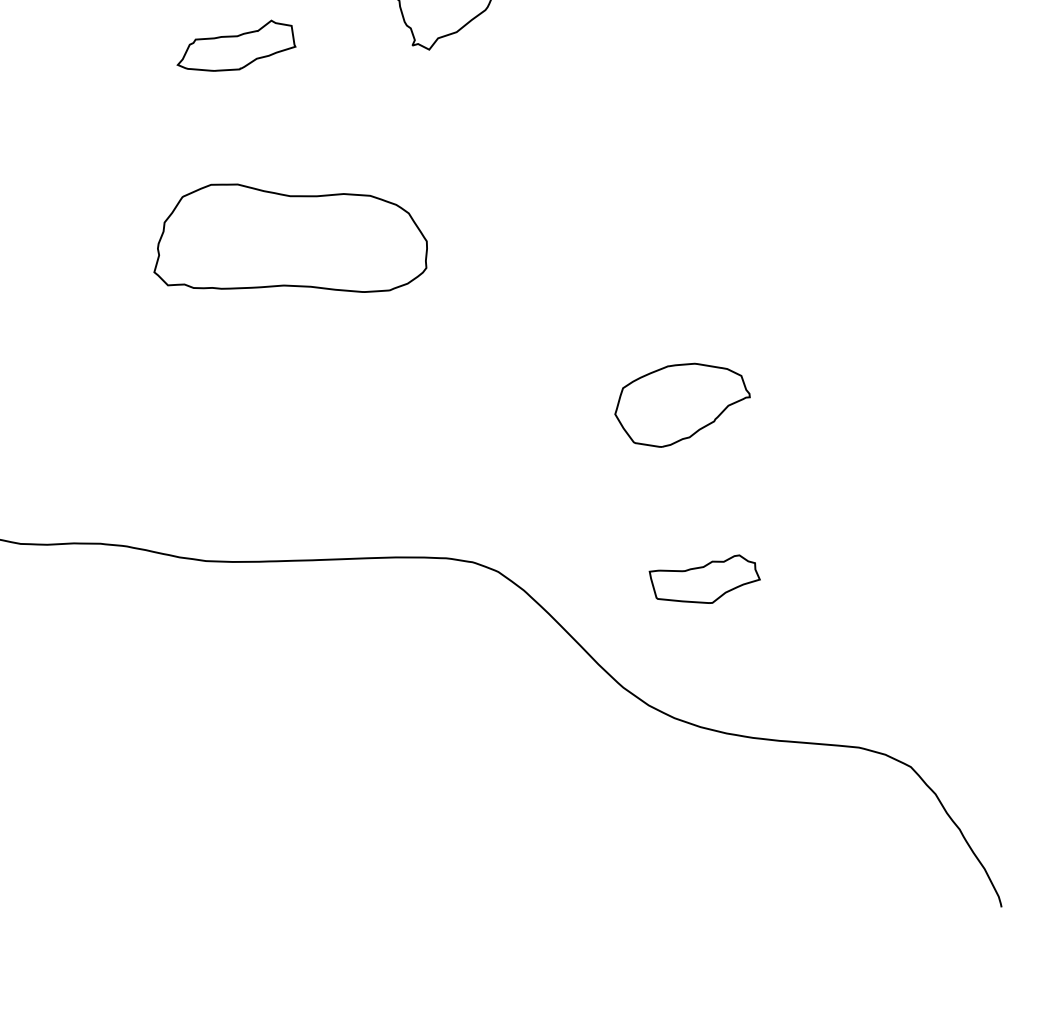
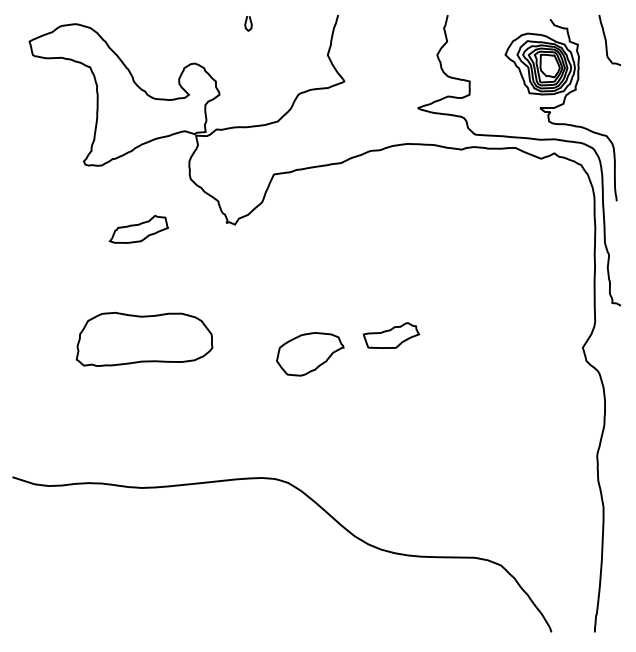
part: (292, 241) -> (144, 339), moved
part: (683, 406) -> (310, 354), moved
part: (704, 577) -> (391, 335), moved

